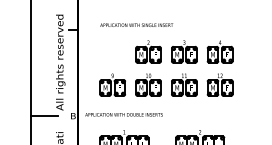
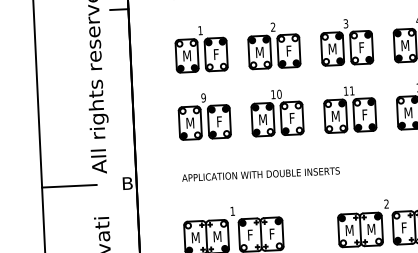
part: (112, 51) -> (200, 48), added
text: (123, 114) -> (259, 173), moved

